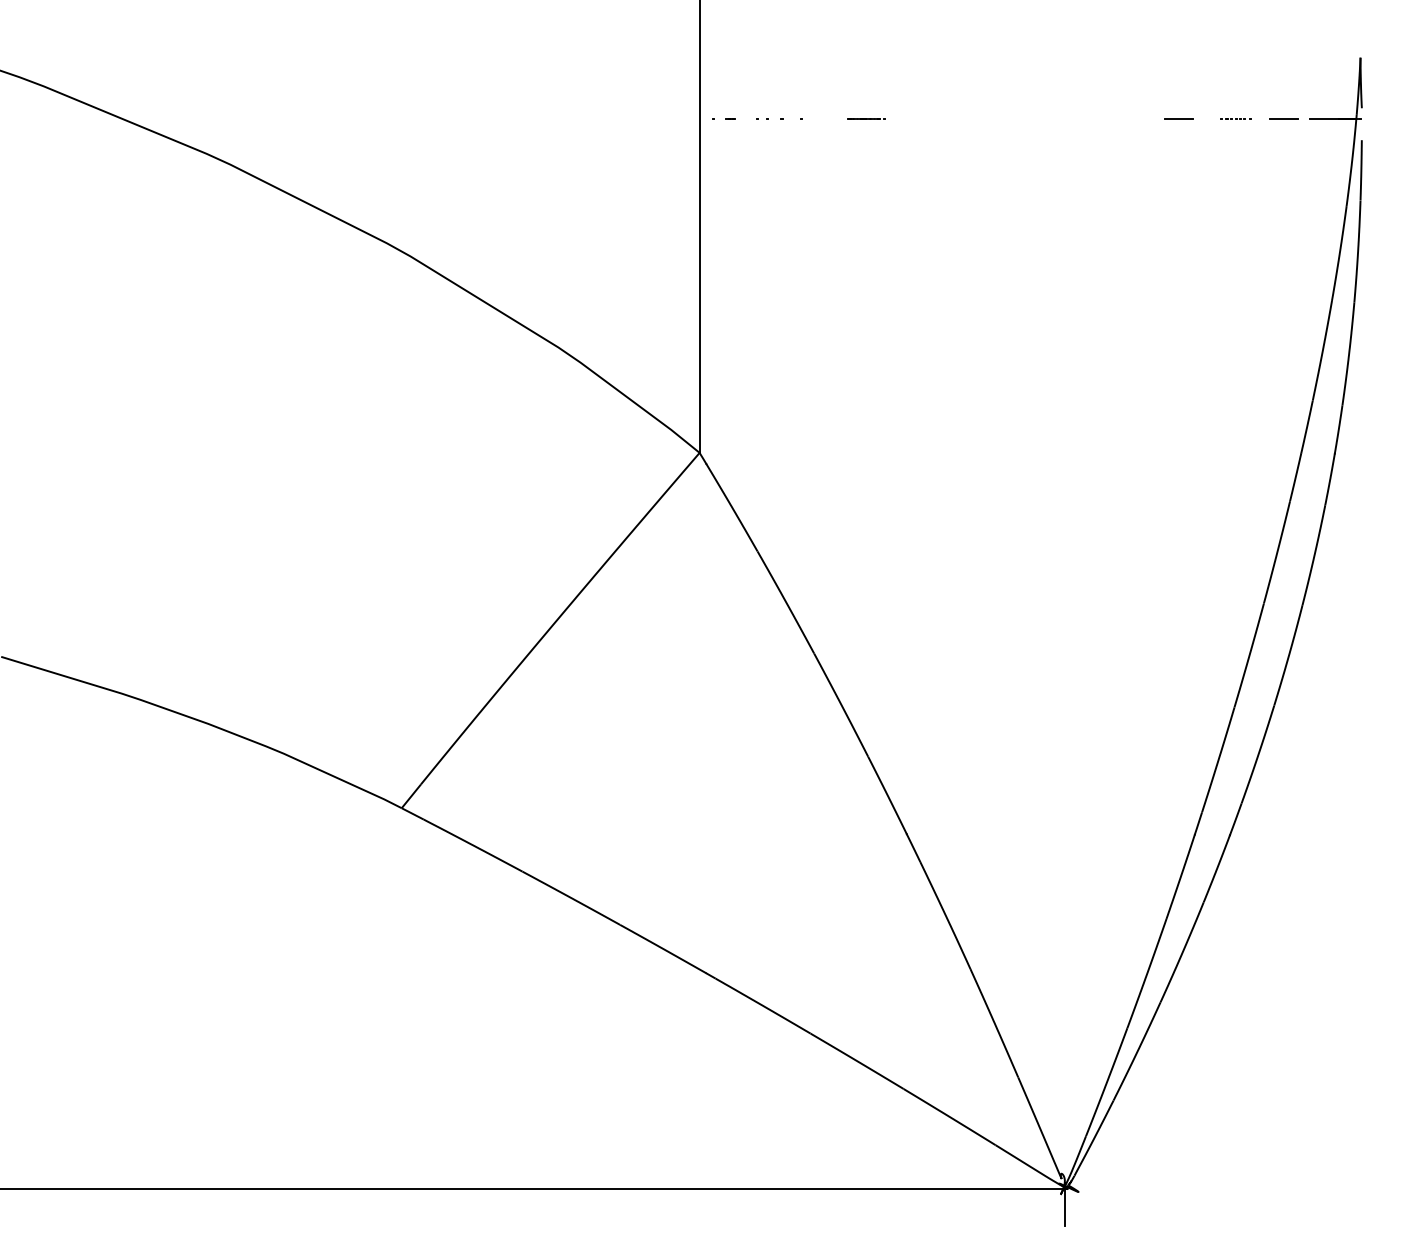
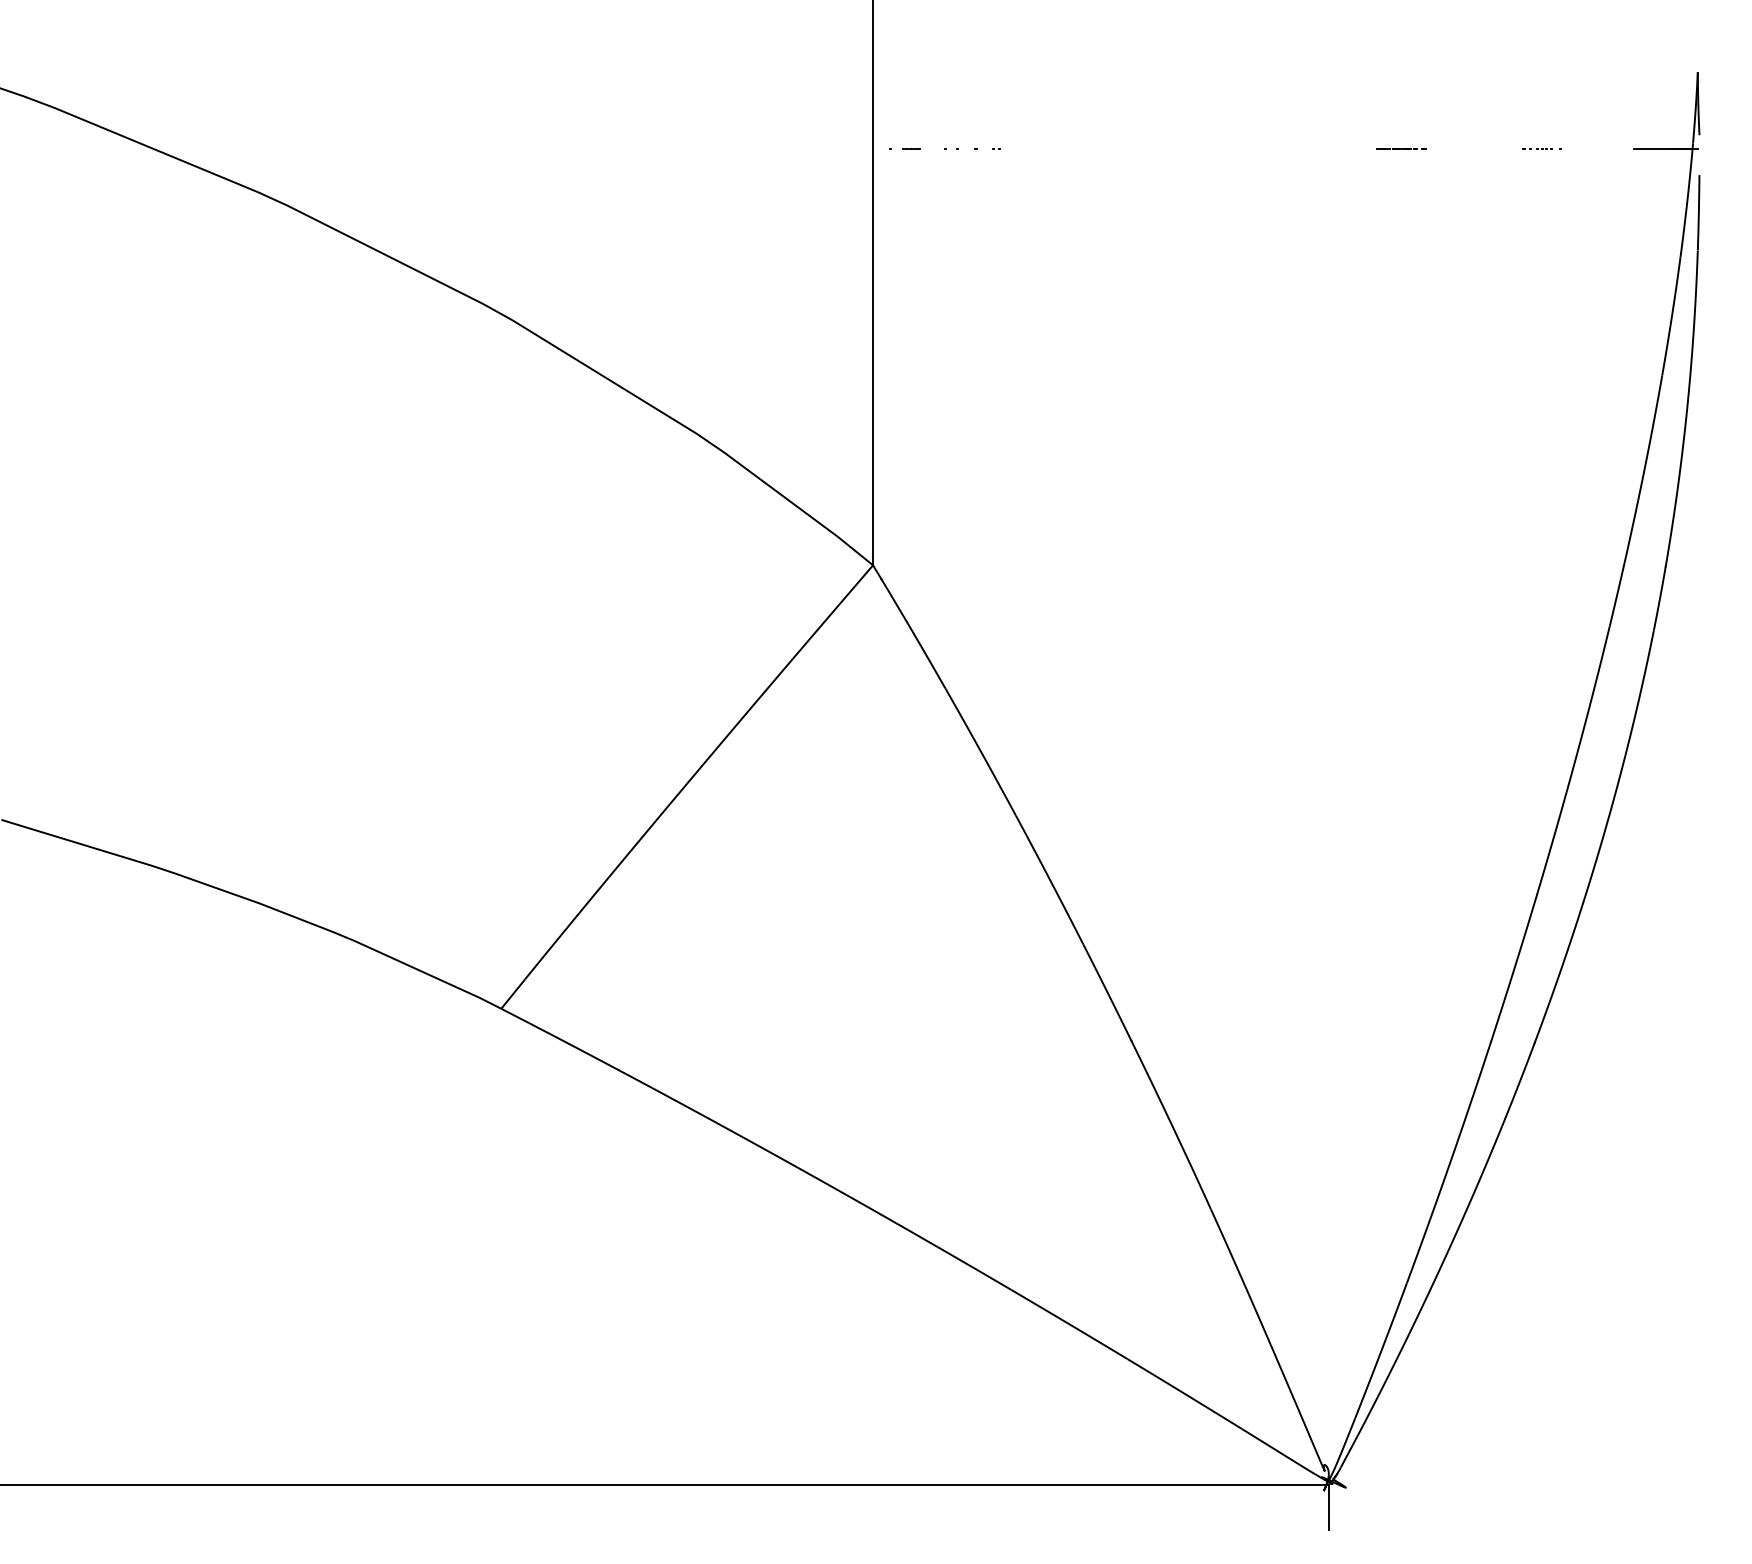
line: (867, 118) -> (1401, 148), moved
line: (1283, 118) -> (1601, 148), removed
line: (1178, 119) -> (1470, 149), removed

